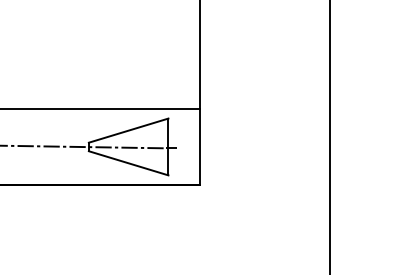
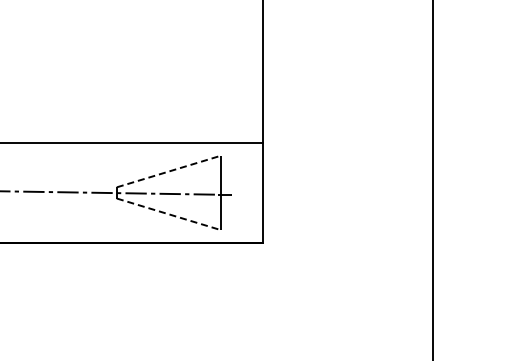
line: (129, 130) -> (169, 171), solid -> dashed
line: (129, 163) -> (169, 214), solid -> dashed

